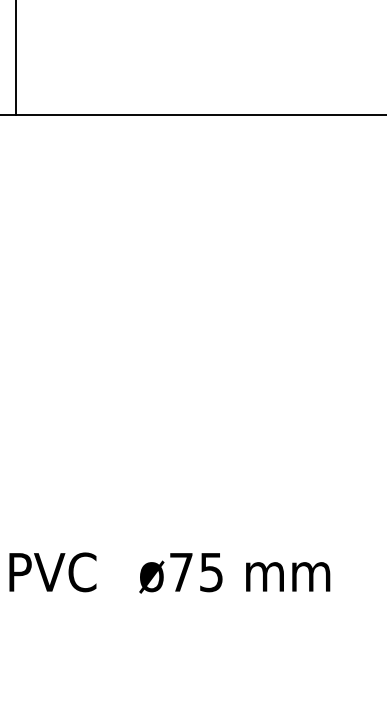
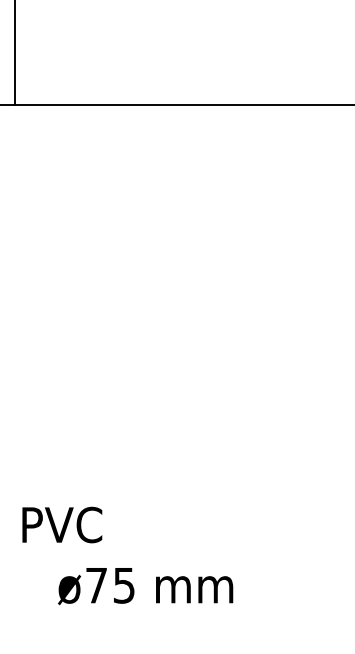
text: (52, 572) -> (61, 525), moved
text: (234, 573) -> (145, 586), moved

